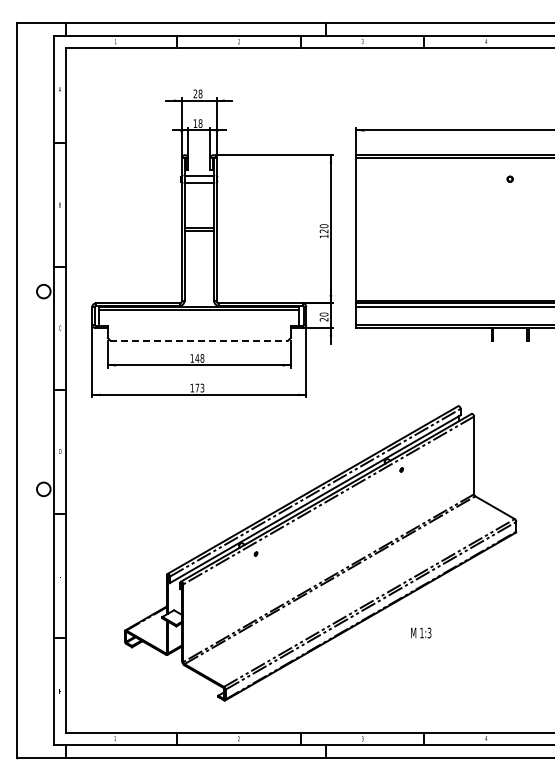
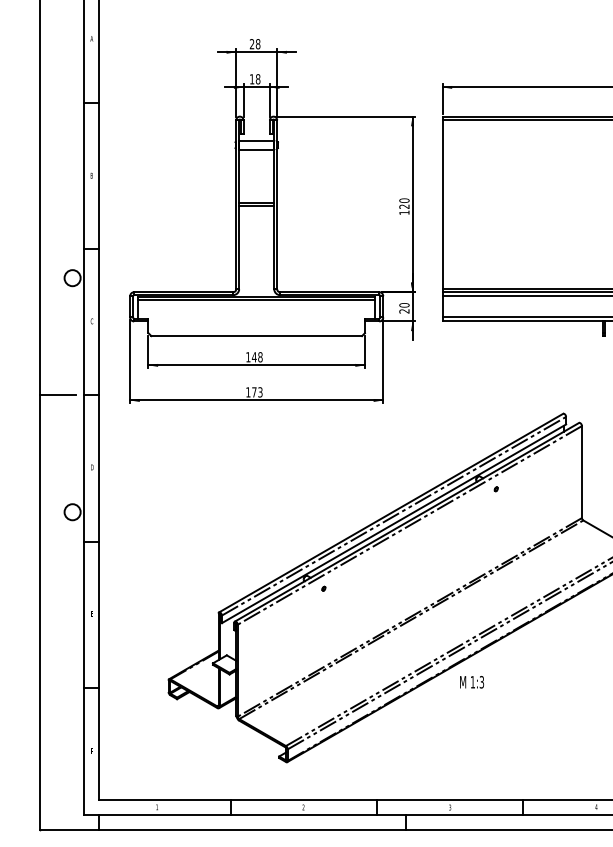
line: (199, 340) -> (256, 336), dashed -> solid
line: (31, 390) -> (58, 395), added
text: (421, 632) -> (472, 681), moved

